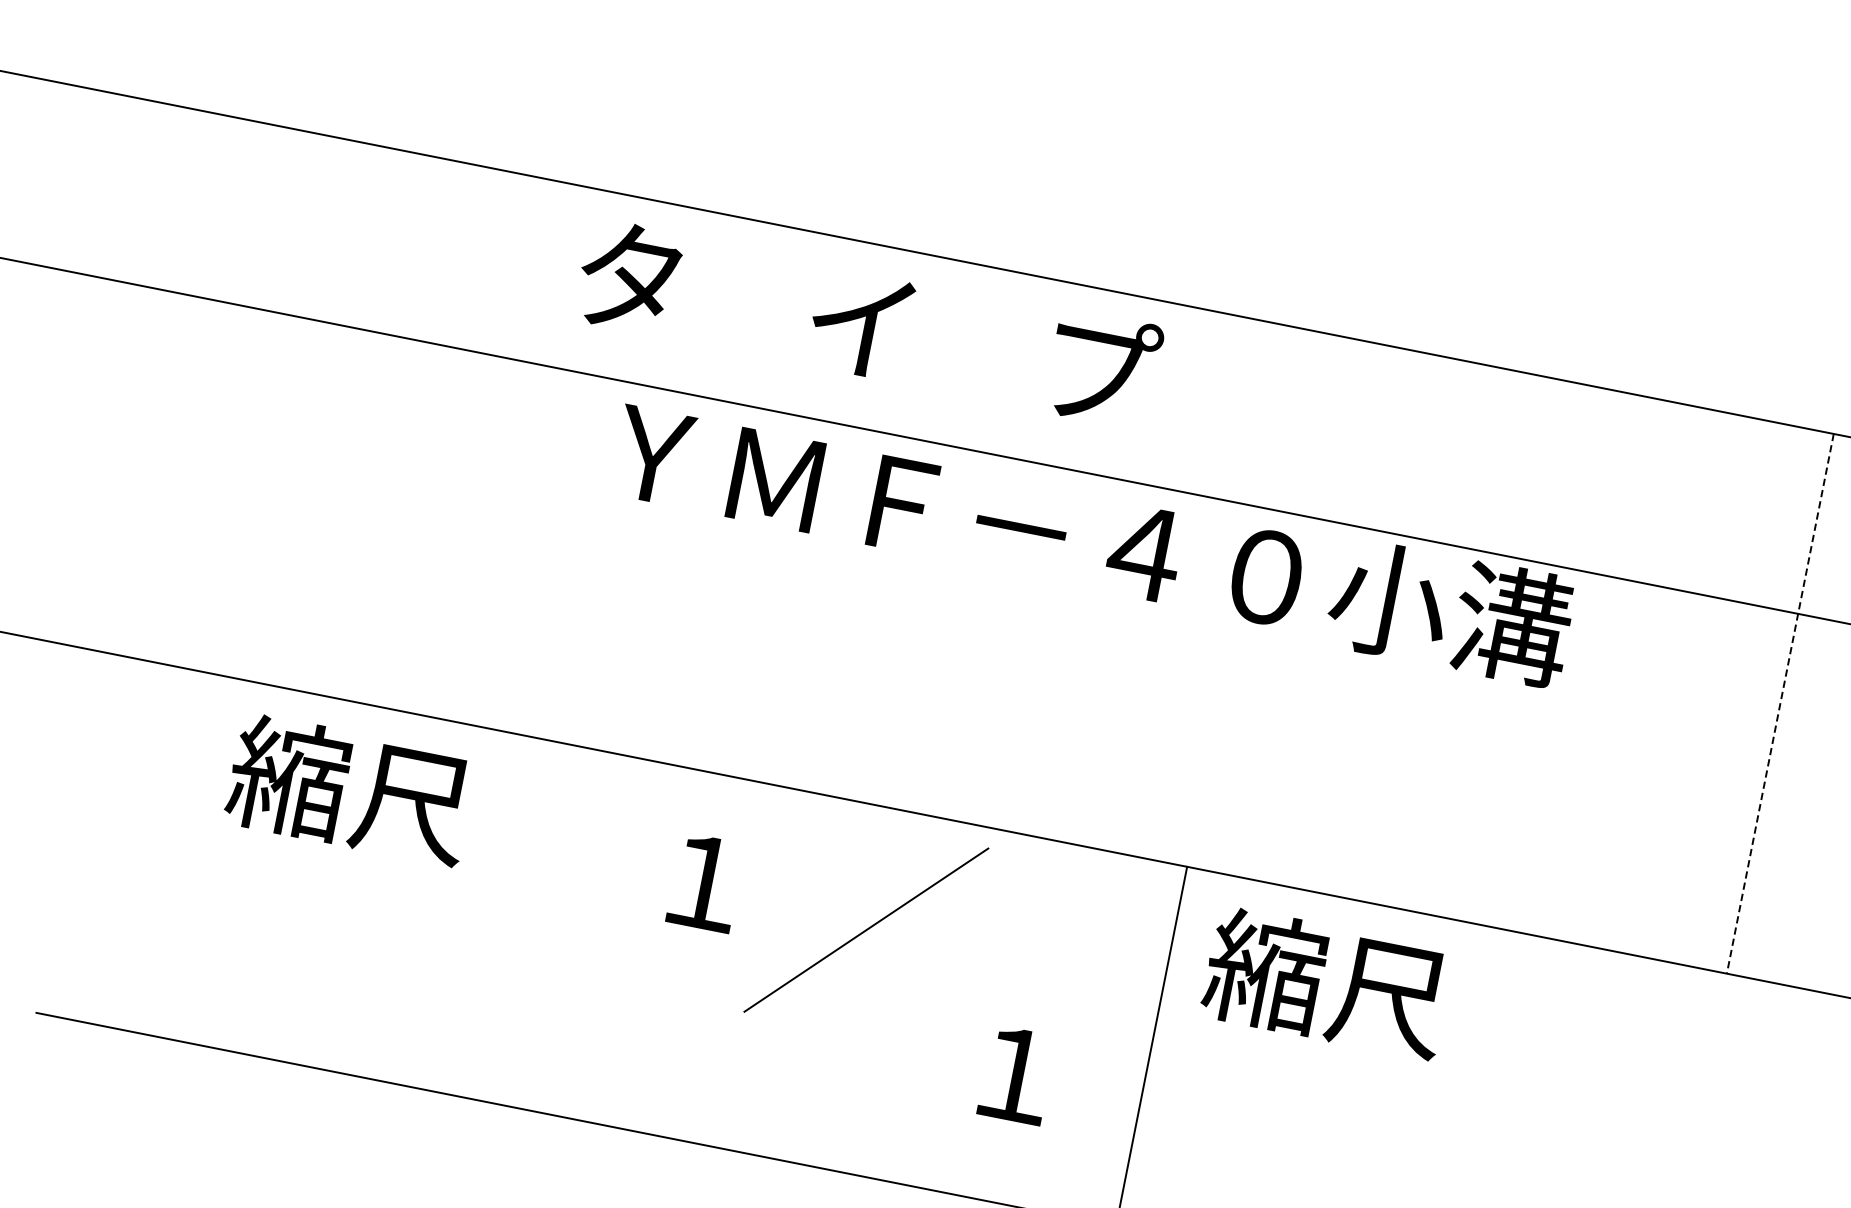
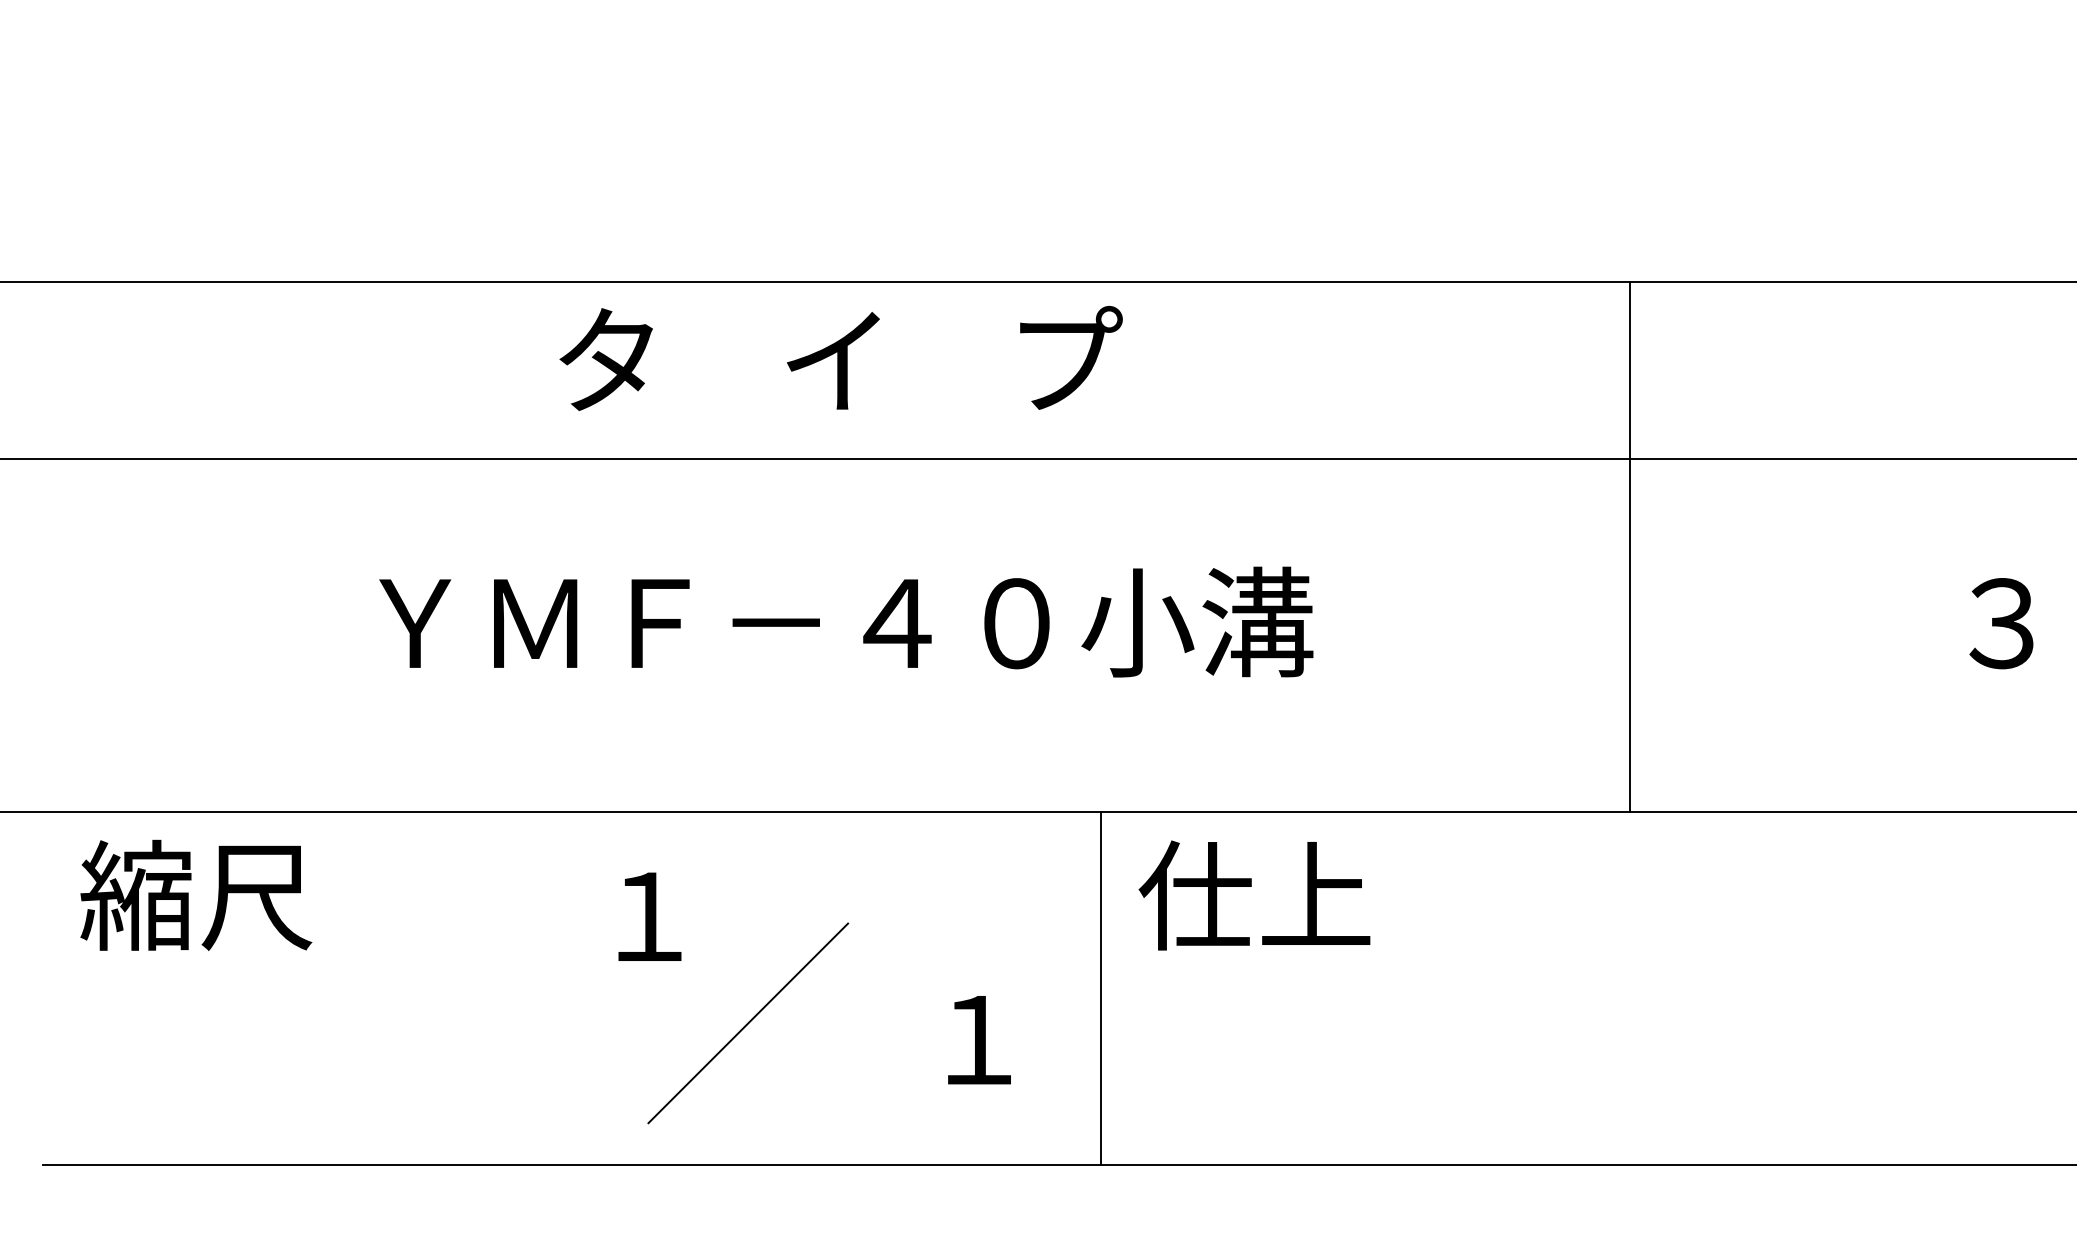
text: (868, 323) -> (840, 358), moved
text: (1093, 540) -> (846, 621), moved
line: (1780, 704) -> (1630, 547), dashed -> solid
text: (350, 789) -> (196, 894), moved
line: (866, 930) -> (748, 1023), moved
text: (1326, 982) -> (1254, 894), 縮尺 -> 仕上

